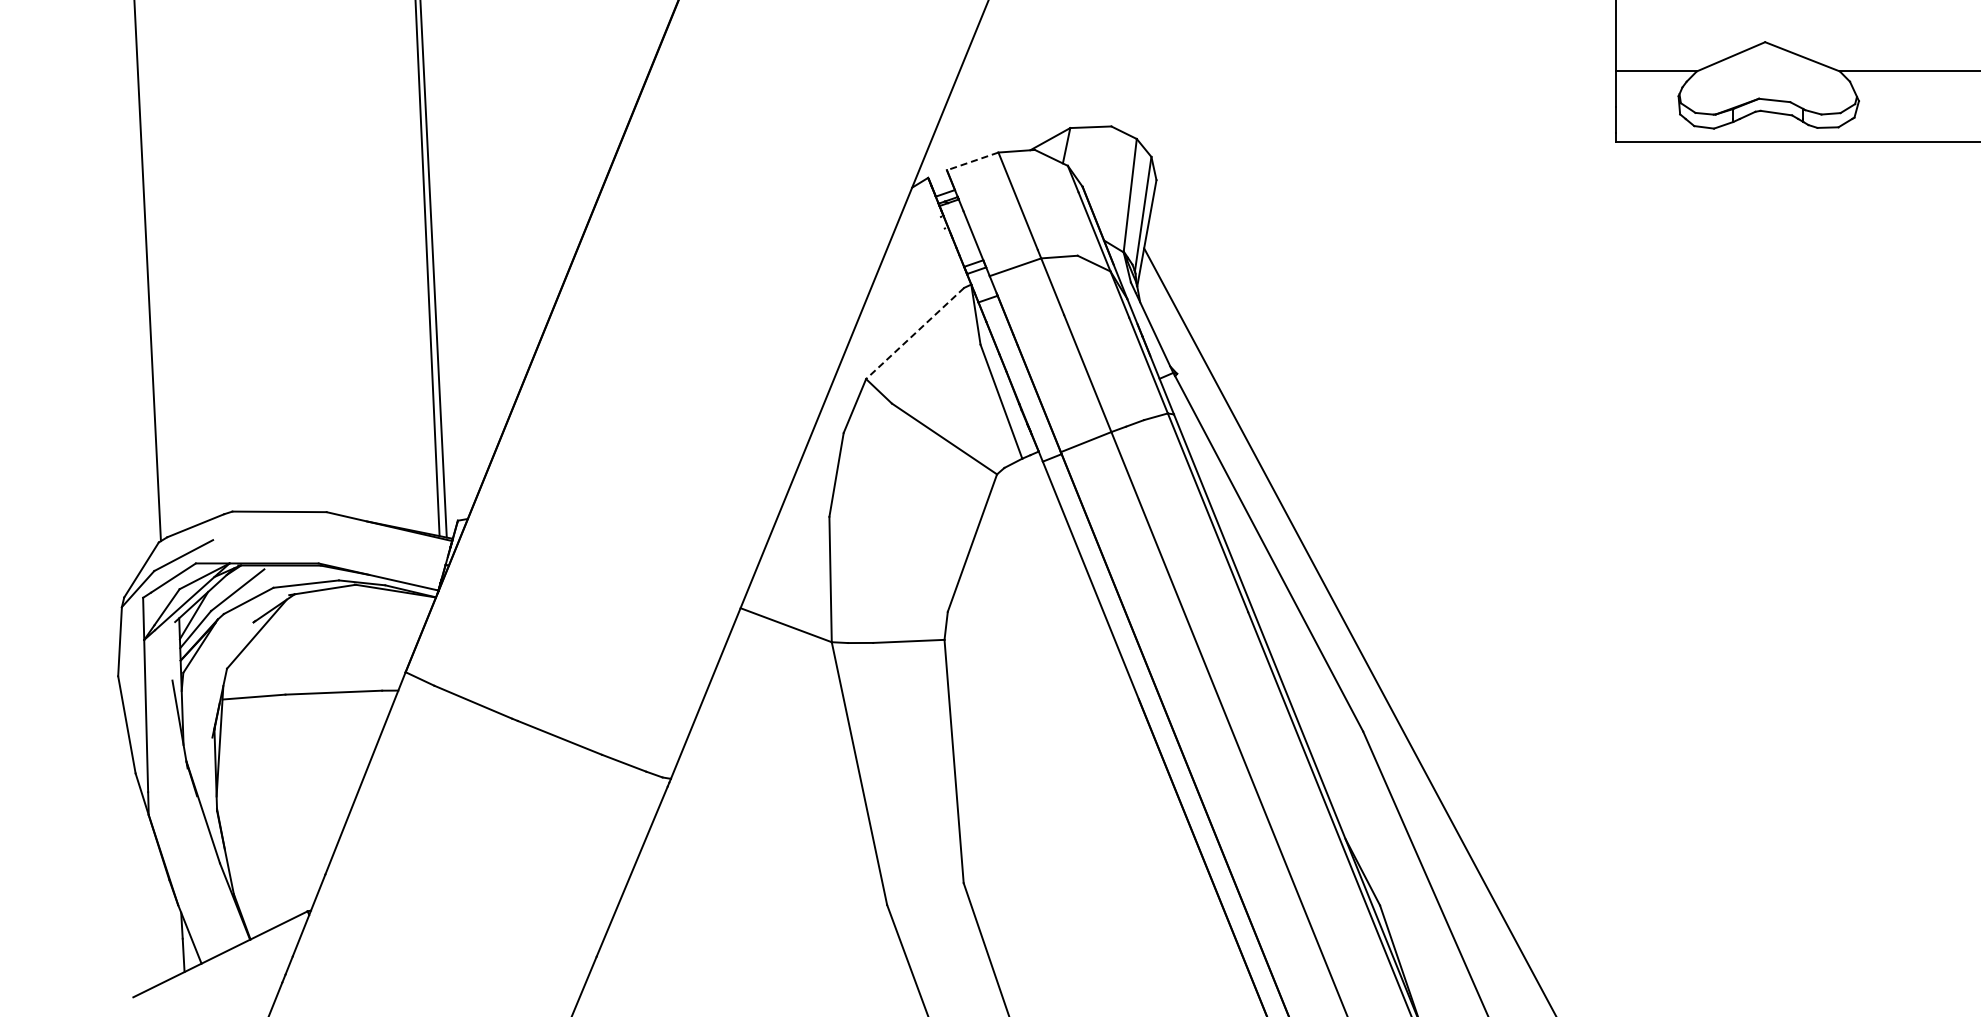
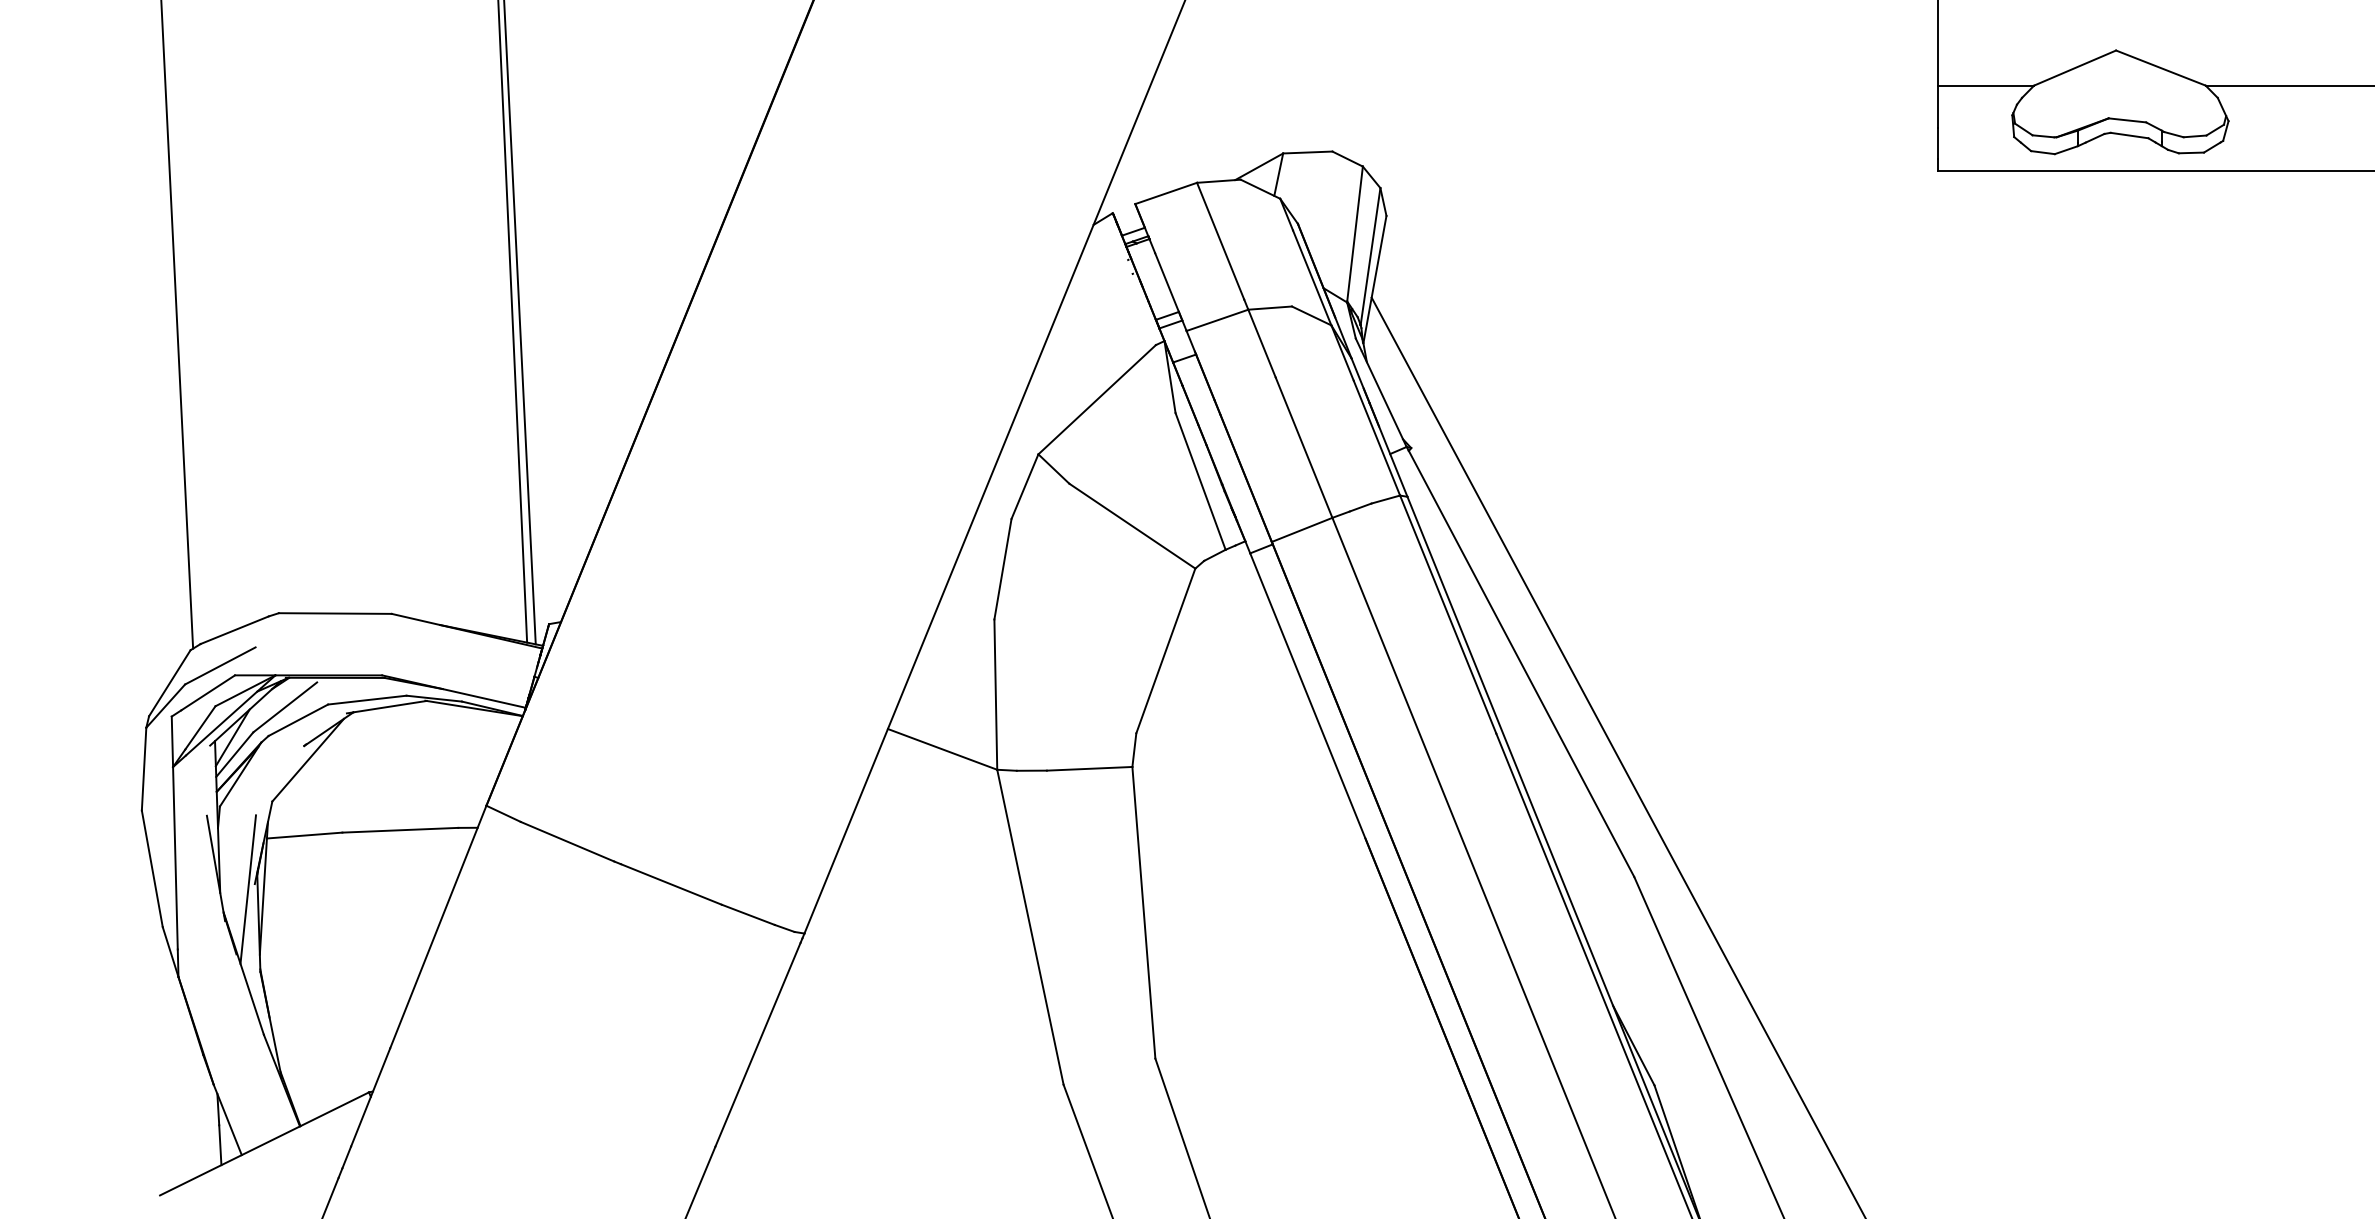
line: (972, 161) -> (1165, 193), dashed -> solid
line: (915, 333) -> (1097, 399), dashed -> solid
line: (206, 742) -> (247, 889), added

